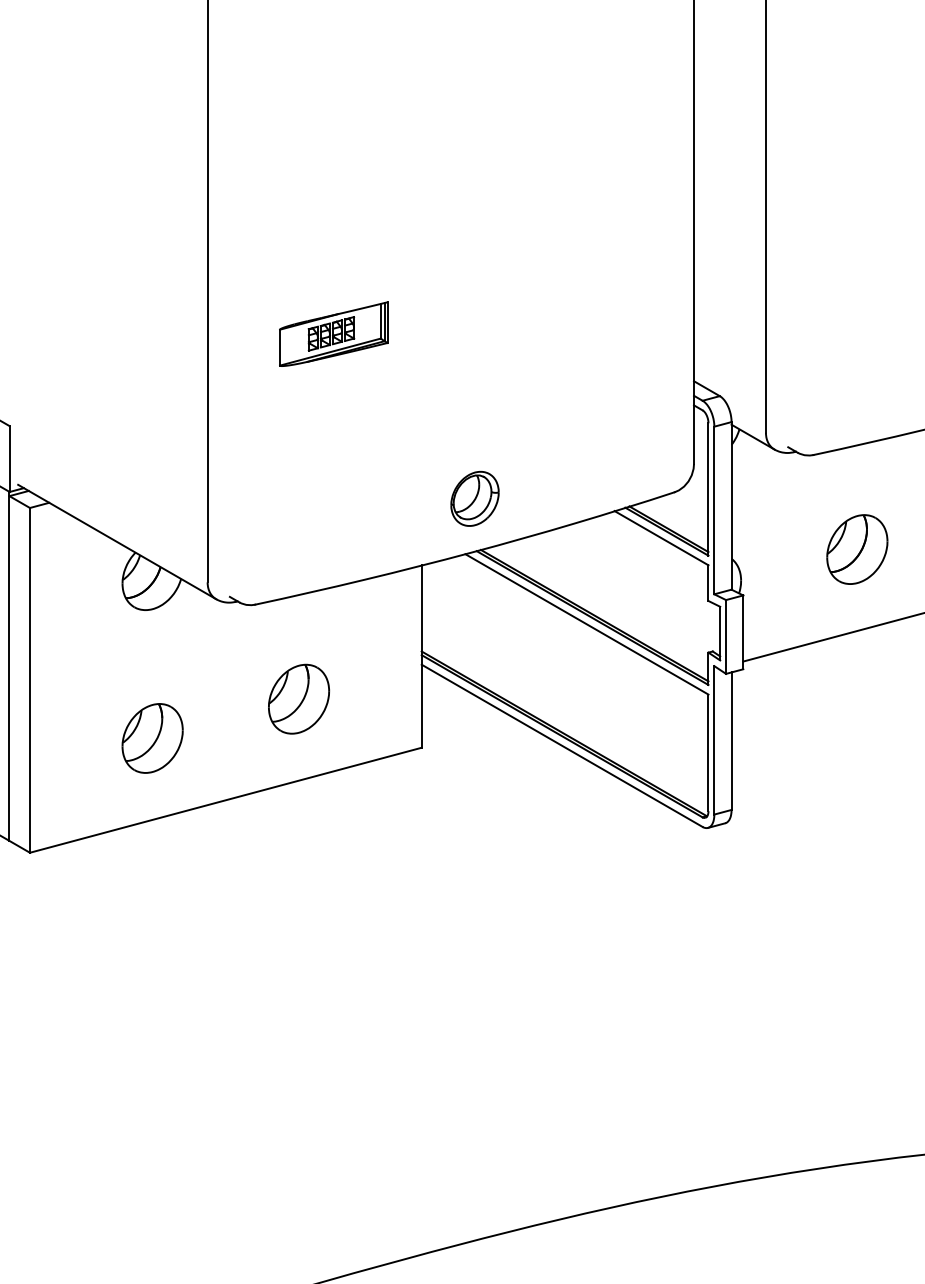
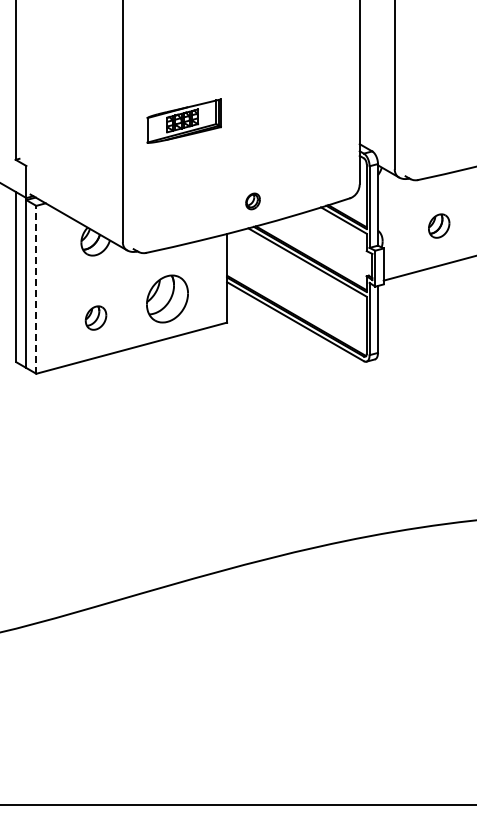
part: (334, 334) -> (184, 121), size x1.4
part: (473, 499) -> (252, 201), size x0.6
part: (855, 548) -> (438, 225), size x0.7
line: (30, 679) -> (36, 289), solid -> dashed
part: (297, 698) -> (166, 298), size x1.4
part: (151, 737) -> (95, 317), size x0.7

